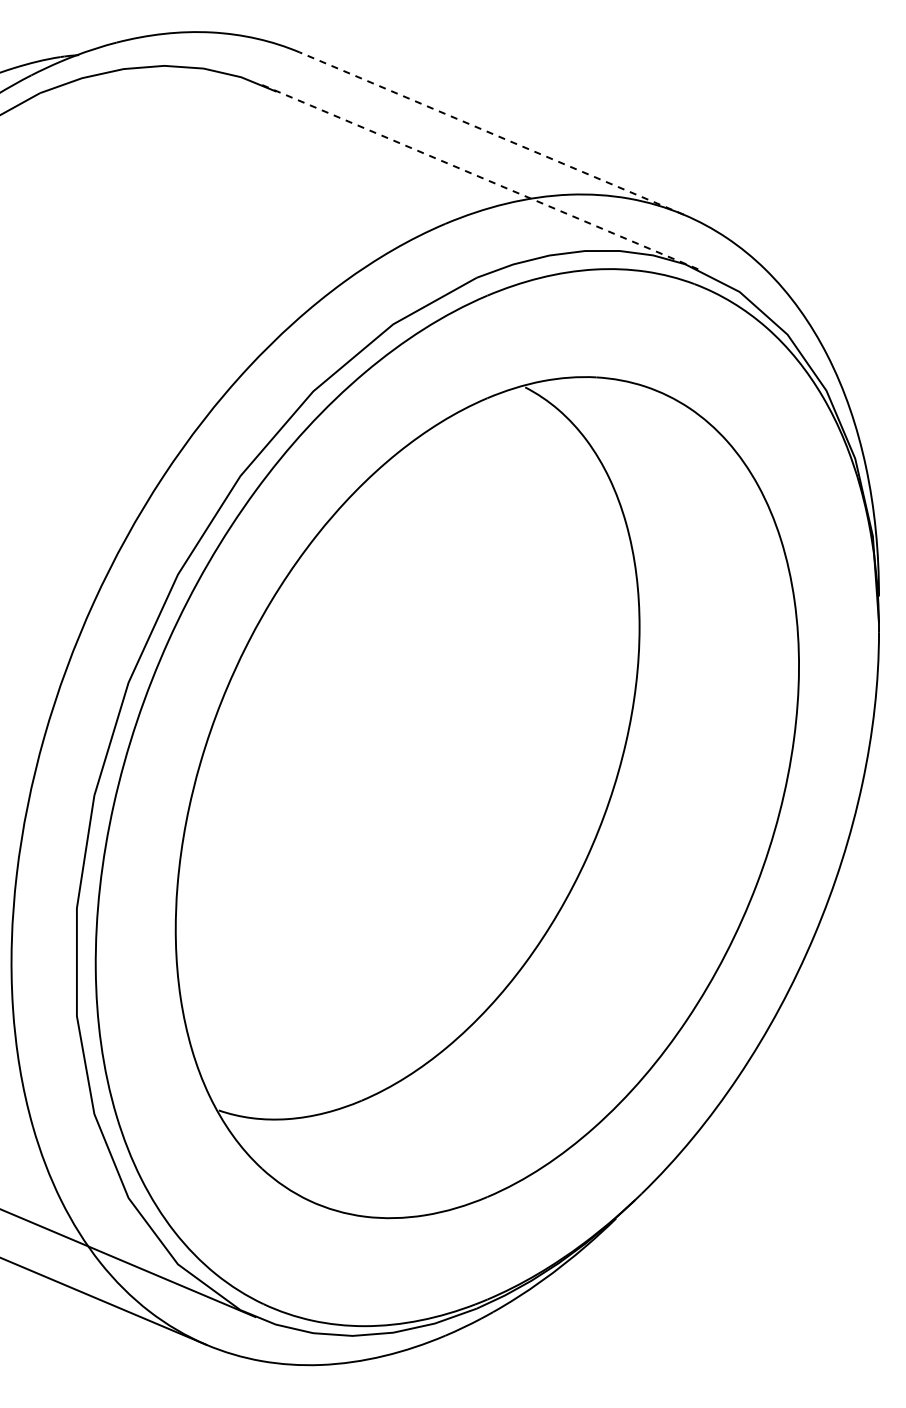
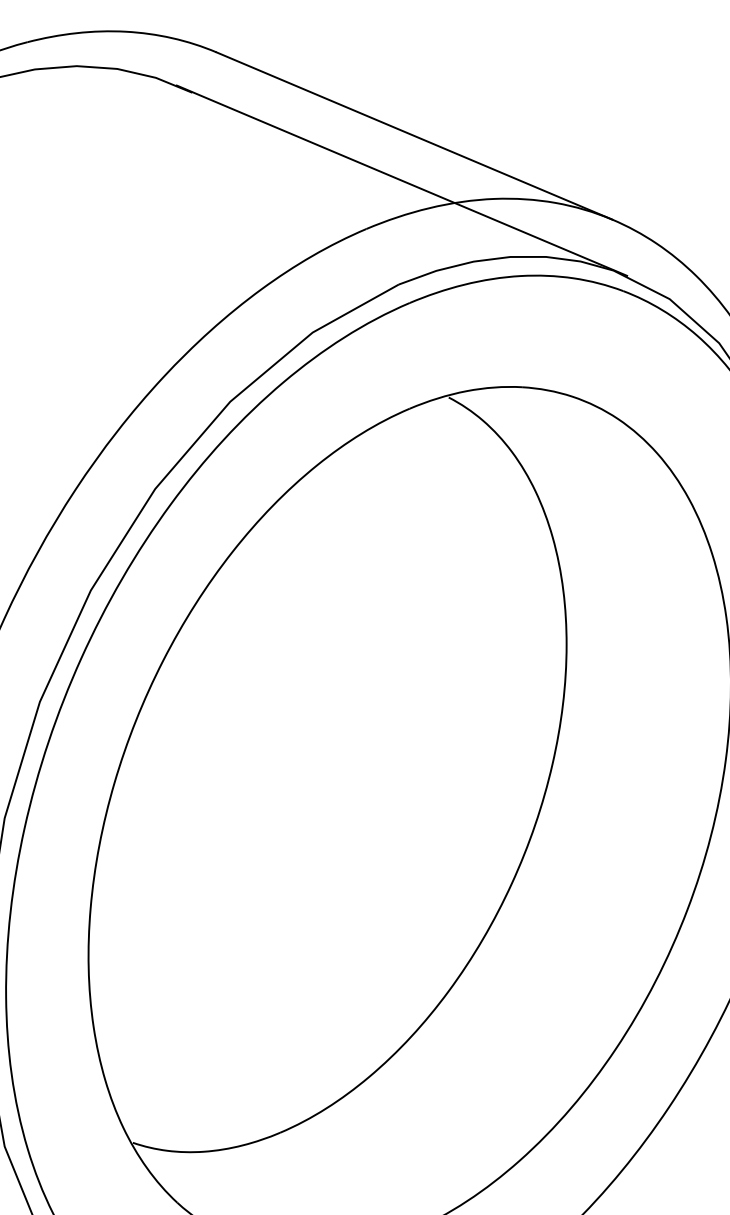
line: (491, 133) -> (413, 135), dashed -> solid
line: (479, 176) -> (401, 180), dashed -> solid

